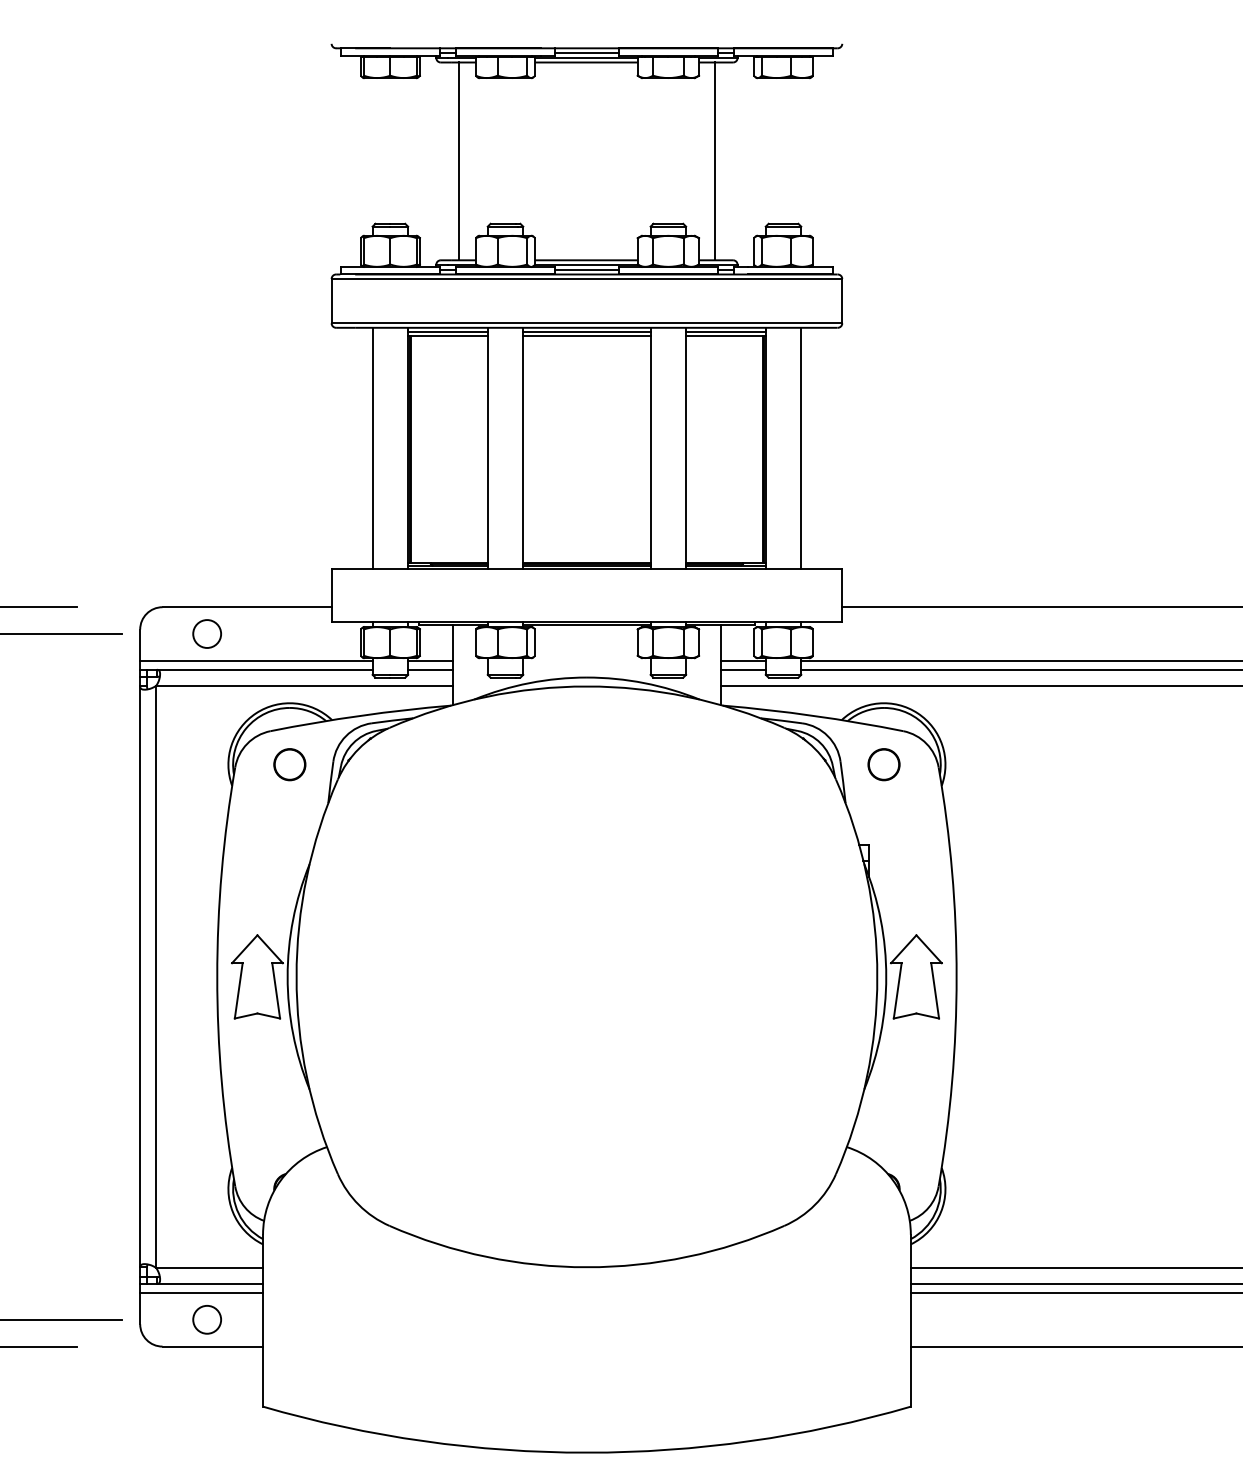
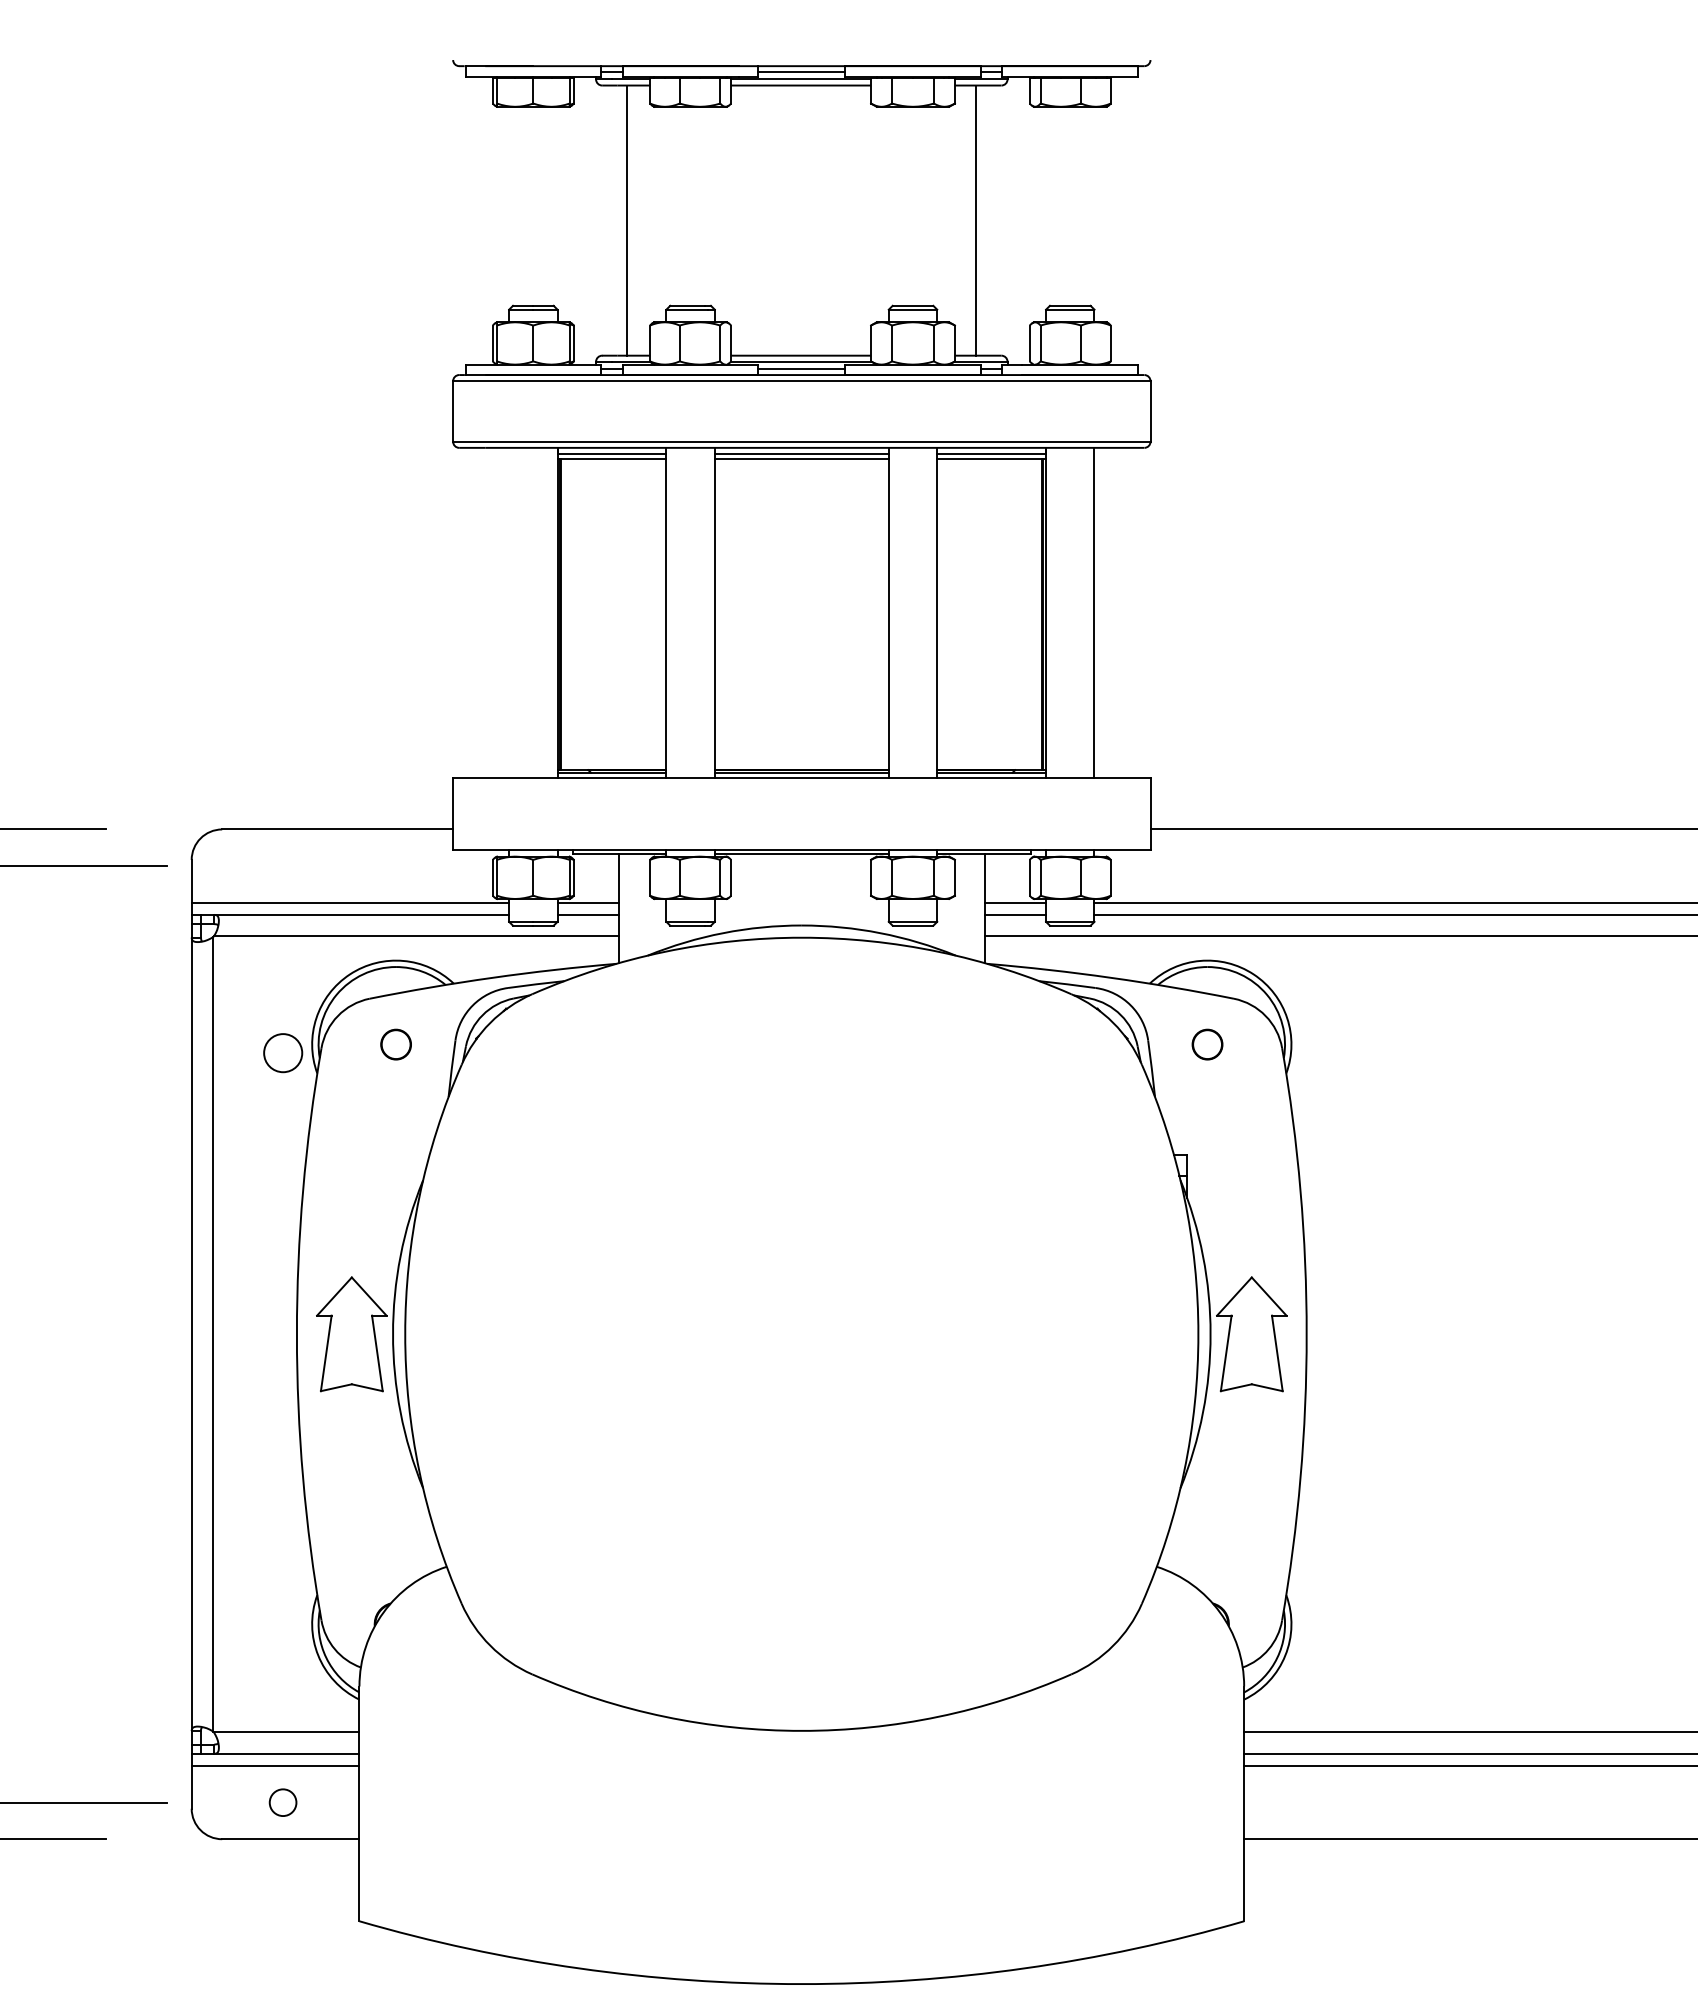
line: (372, 448) -> (508, 612), removed
circle: (206, 633) -> (282, 1052), moved
circle: (289, 764) -> (395, 1044), size x0.7
circle: (883, 764) -> (1206, 1044), size x0.7
circle: (206, 1319) -> (282, 1802), size x0.7

